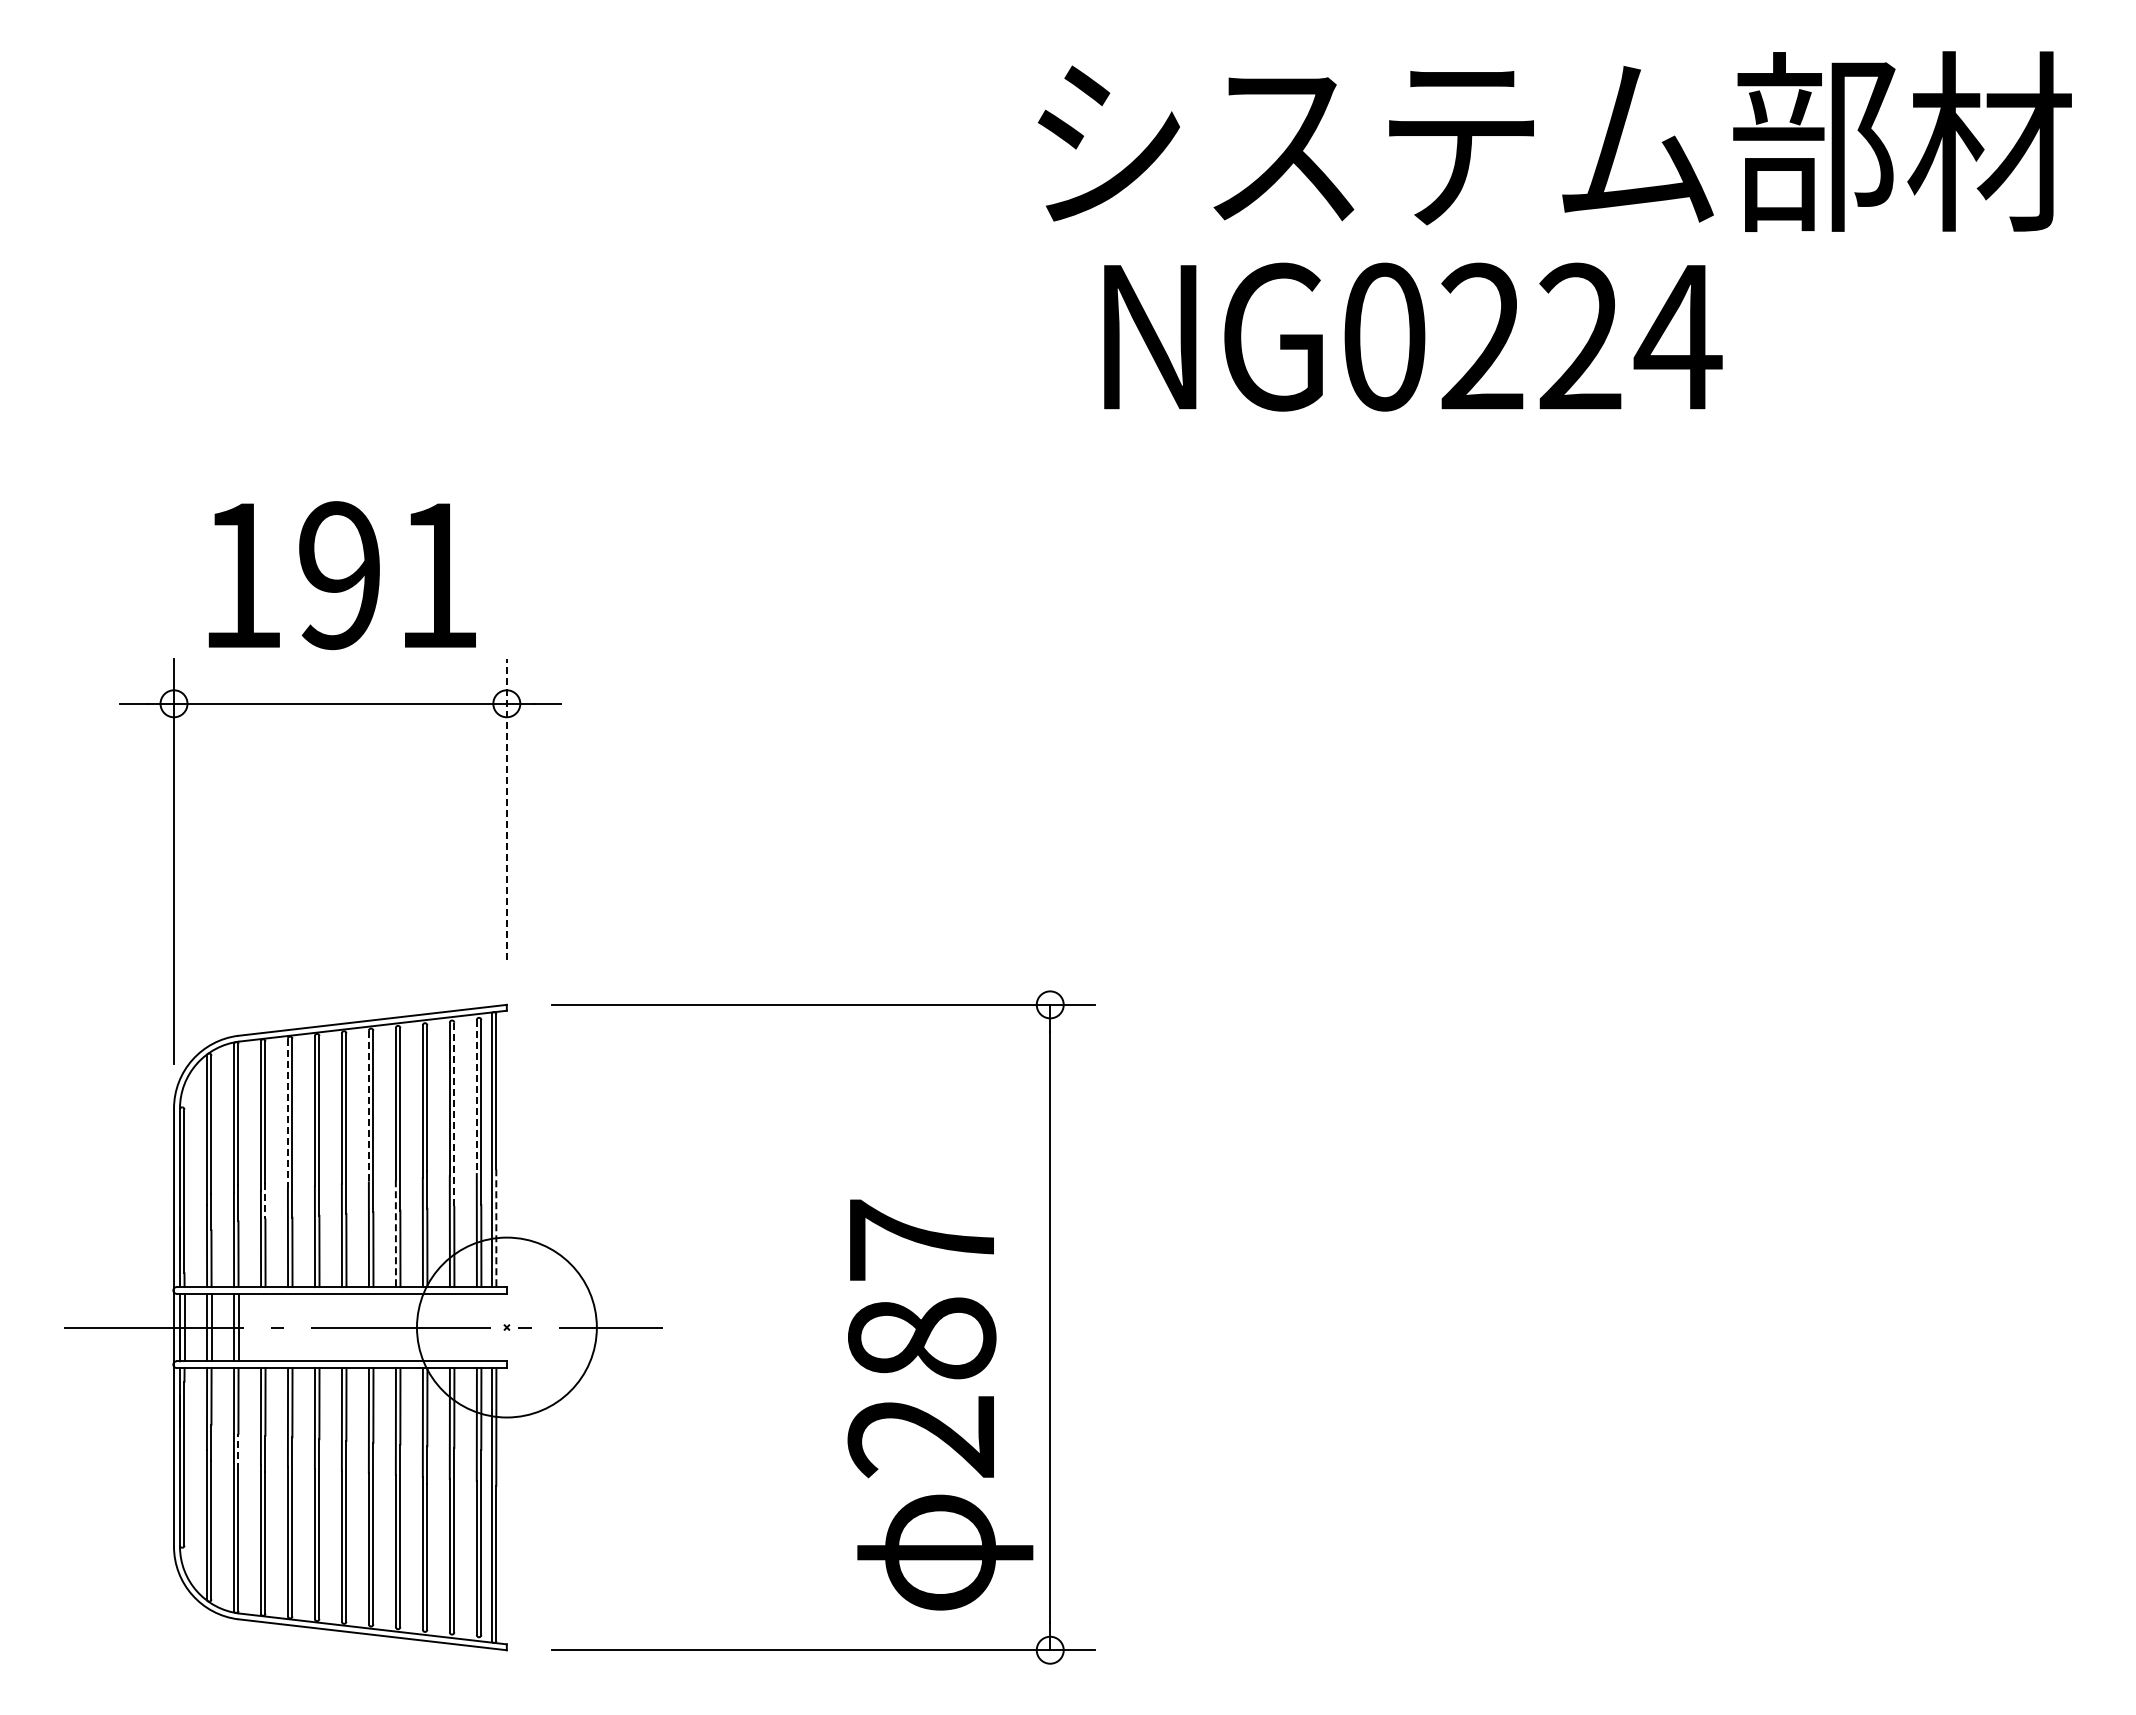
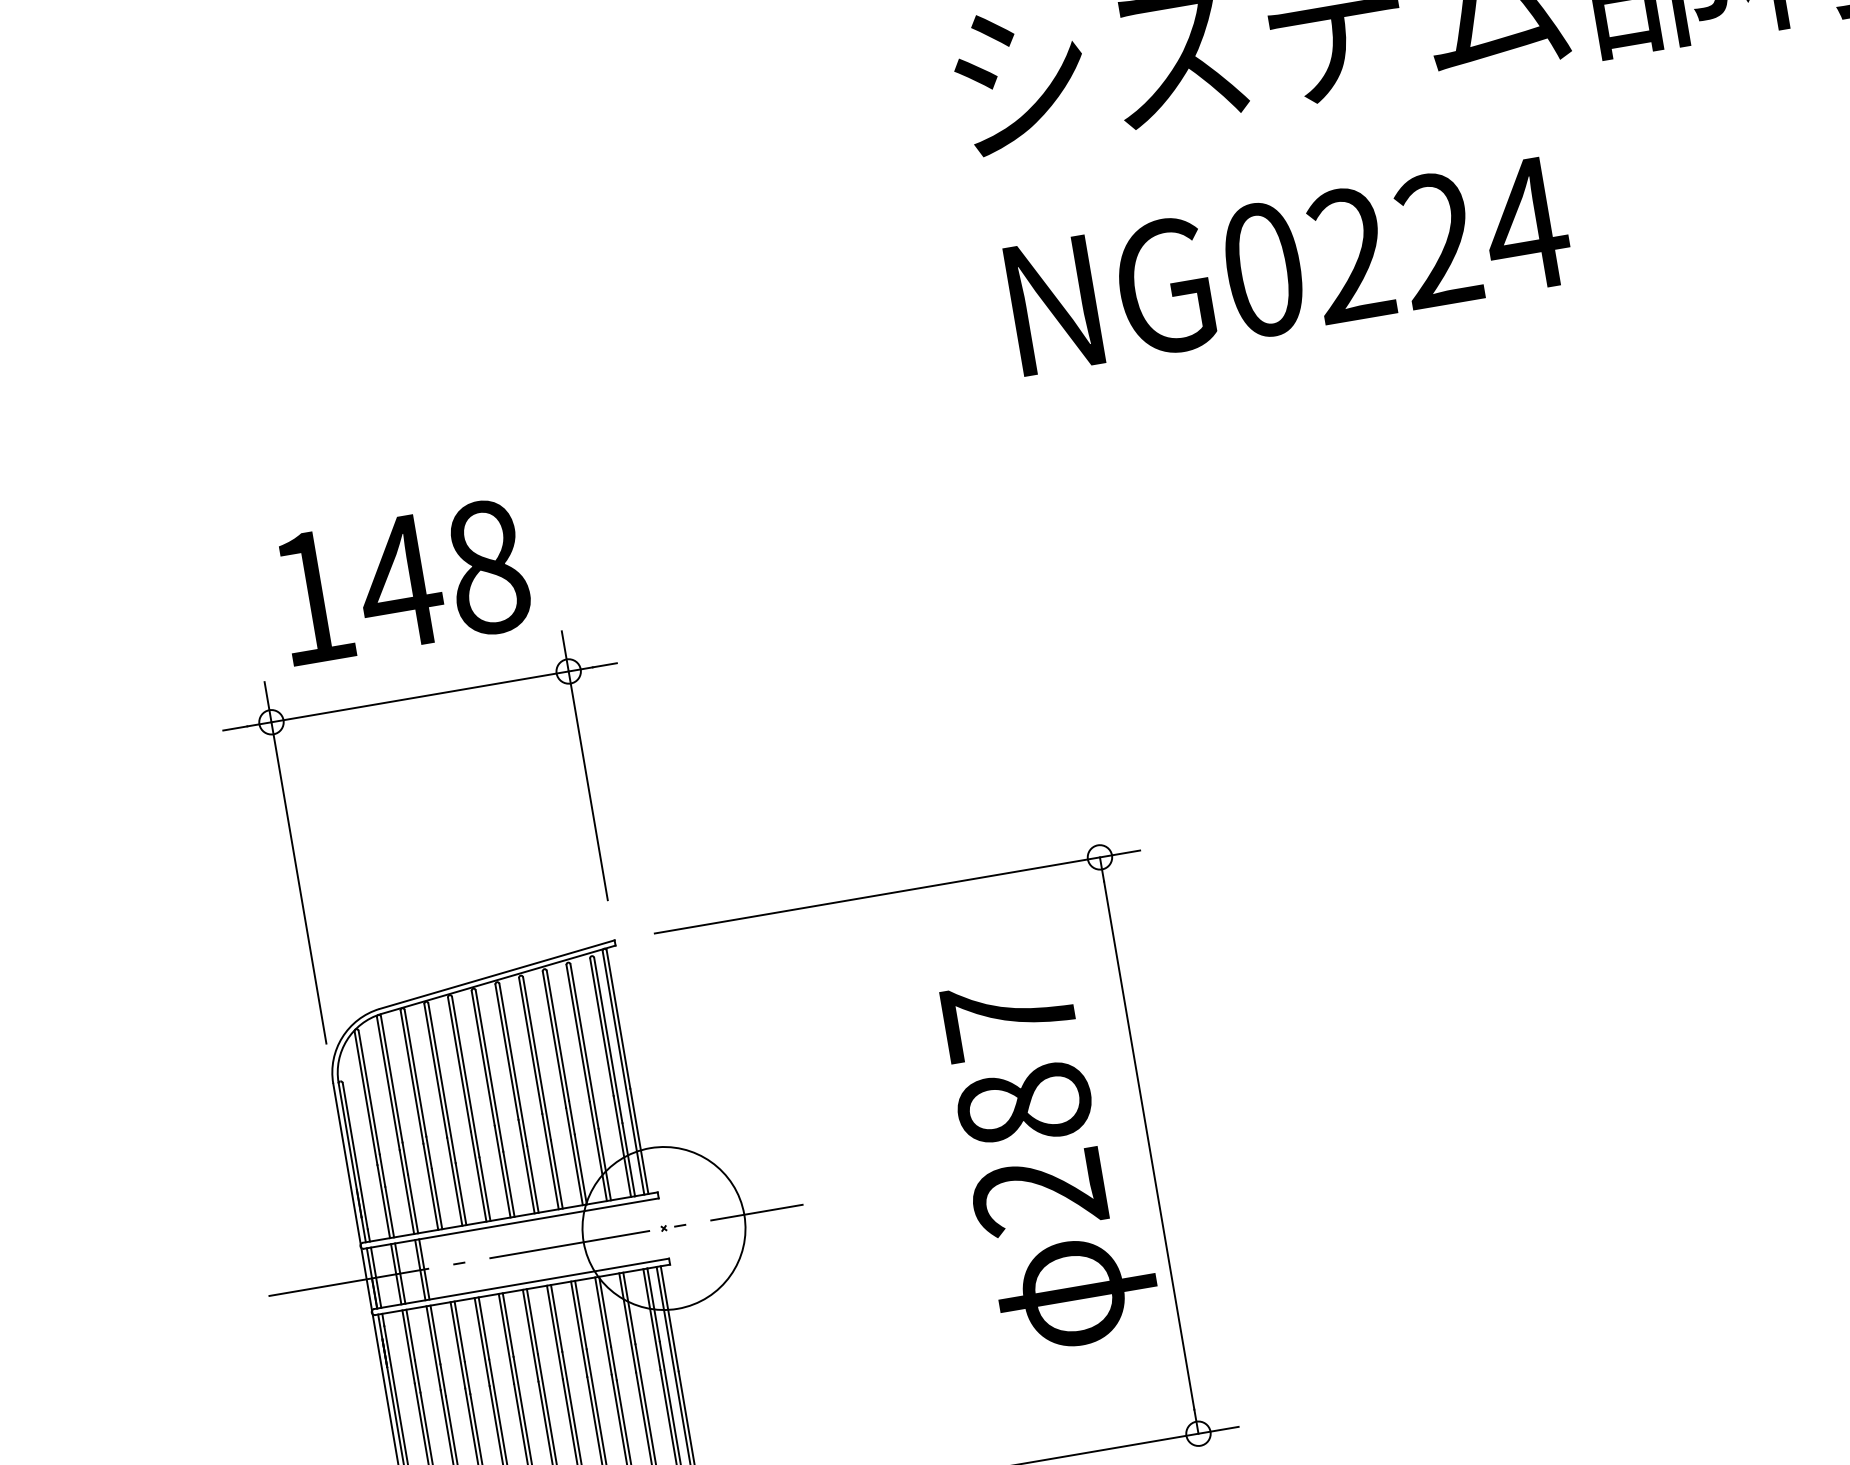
text: (1413, 336) -> (1289, 264), moved
text: (387, 575) -> (442, 575), 191 -> 148
line: (506, 809) -> (584, 765), dashed -> solid
line: (476, 1097) -> (601, 1027), dashed -> solid
line: (368, 1106) -> (506, 1052), dashed -> solid
line: (287, 1113) -> (435, 1070), dashed -> solid
line: (454, 1115) -> (584, 1047), dashed -> solid
line: (265, 1201) -> (429, 1152), dashed -> solid
line: (496, 1228) -> (639, 1141), dashed -> solid
line: (395, 1234) -> (550, 1162), dashed -> solid
text: (940, 1404) -> (1051, 1161), moved
line: (238, 1451) -> (443, 1380), dashed -> solid

